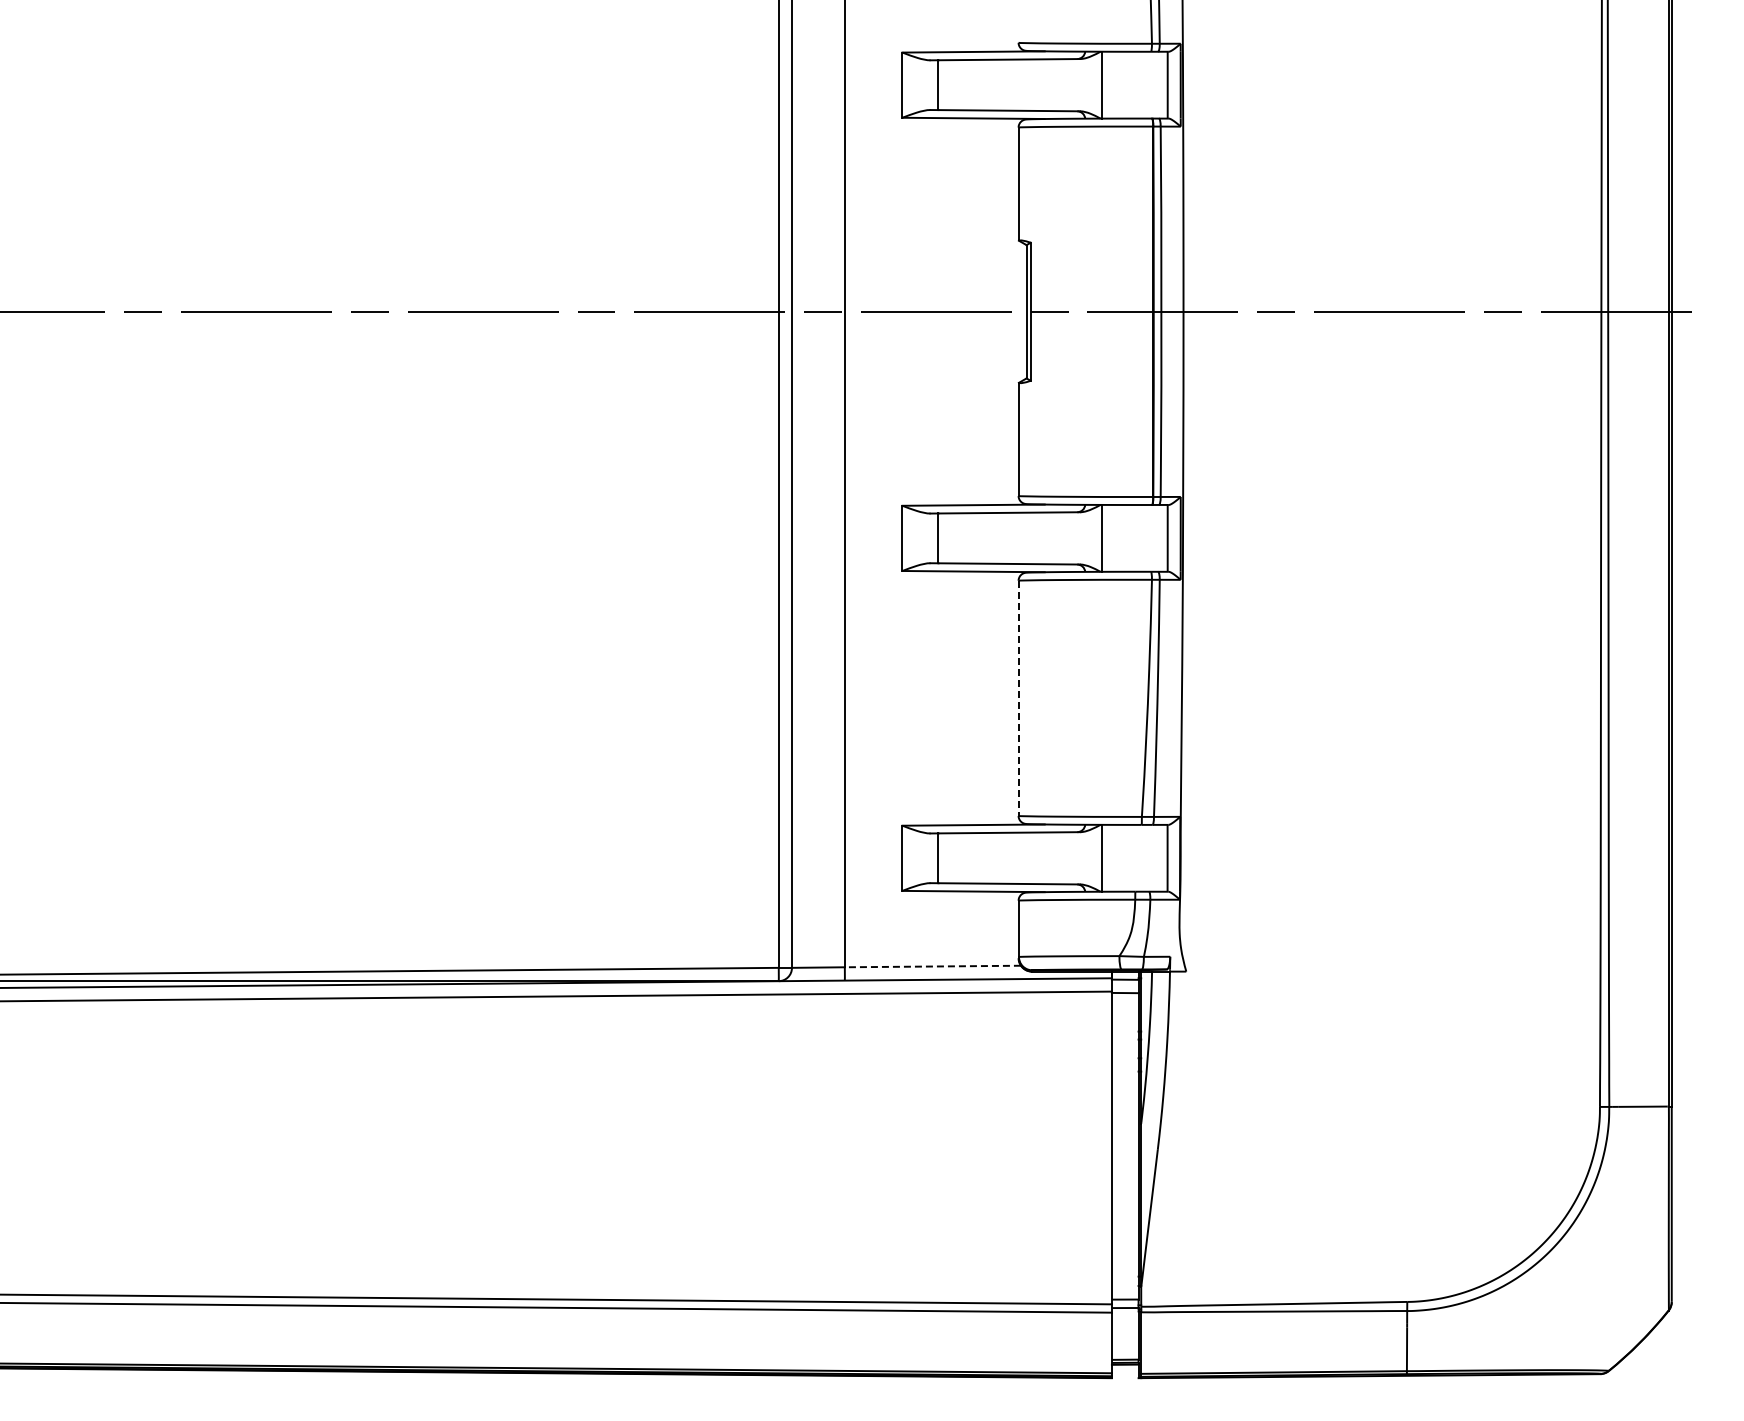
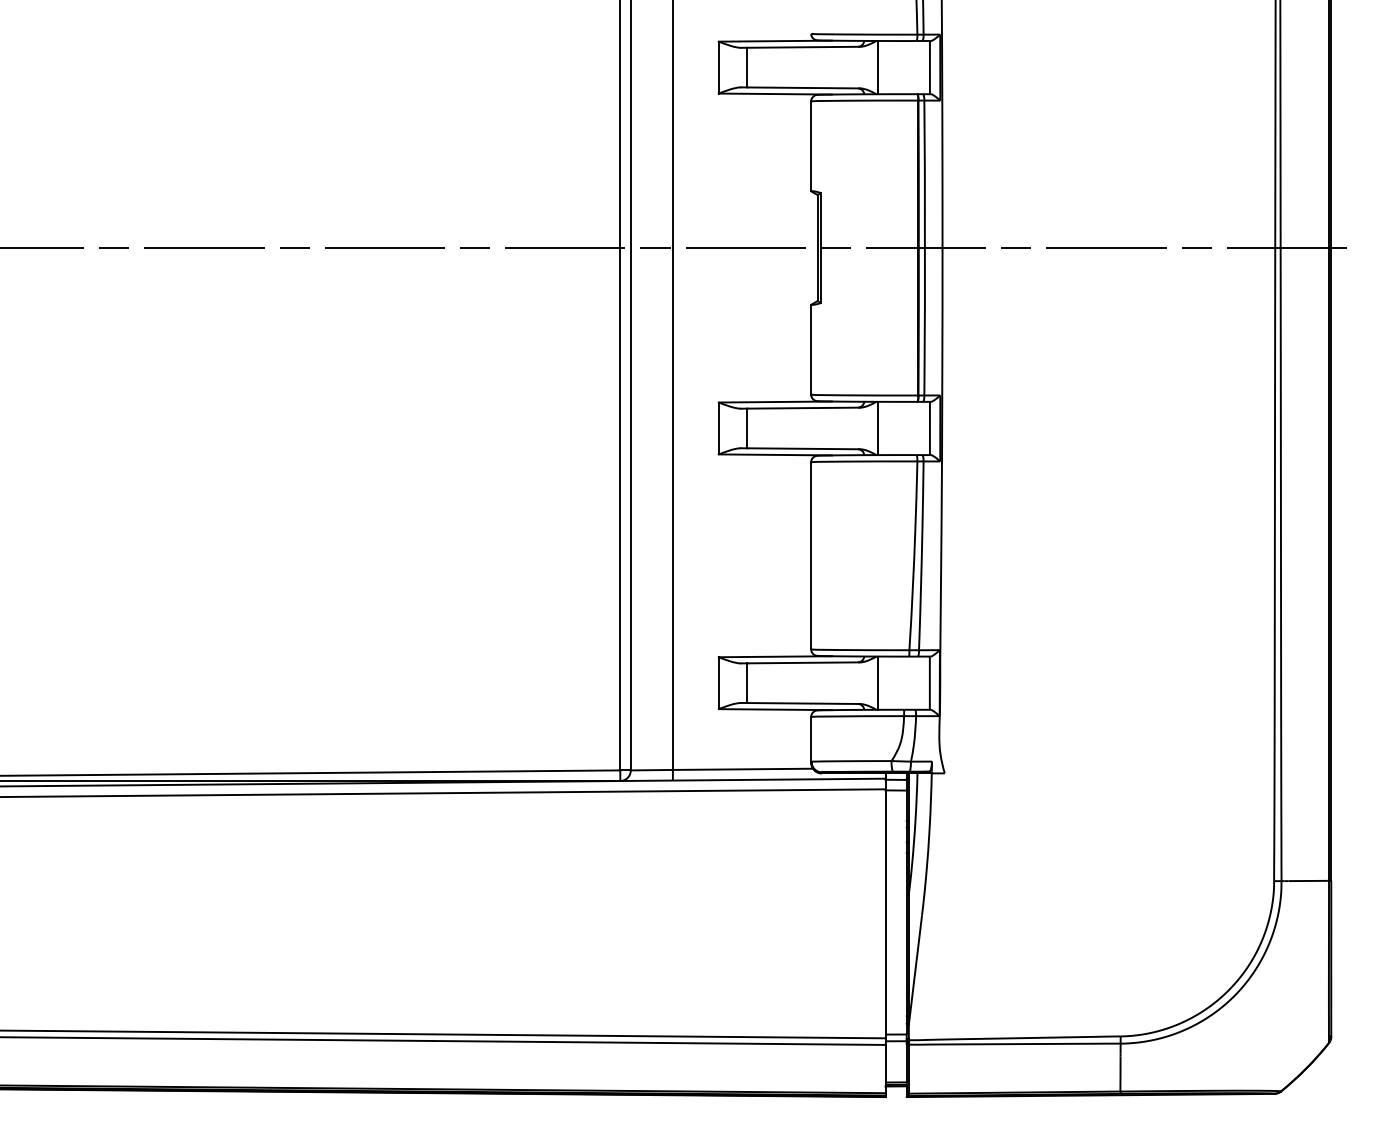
line: (1018, 698) -> (811, 555), dashed -> solid
line: (932, 966) -> (742, 769), dashed -> solid

